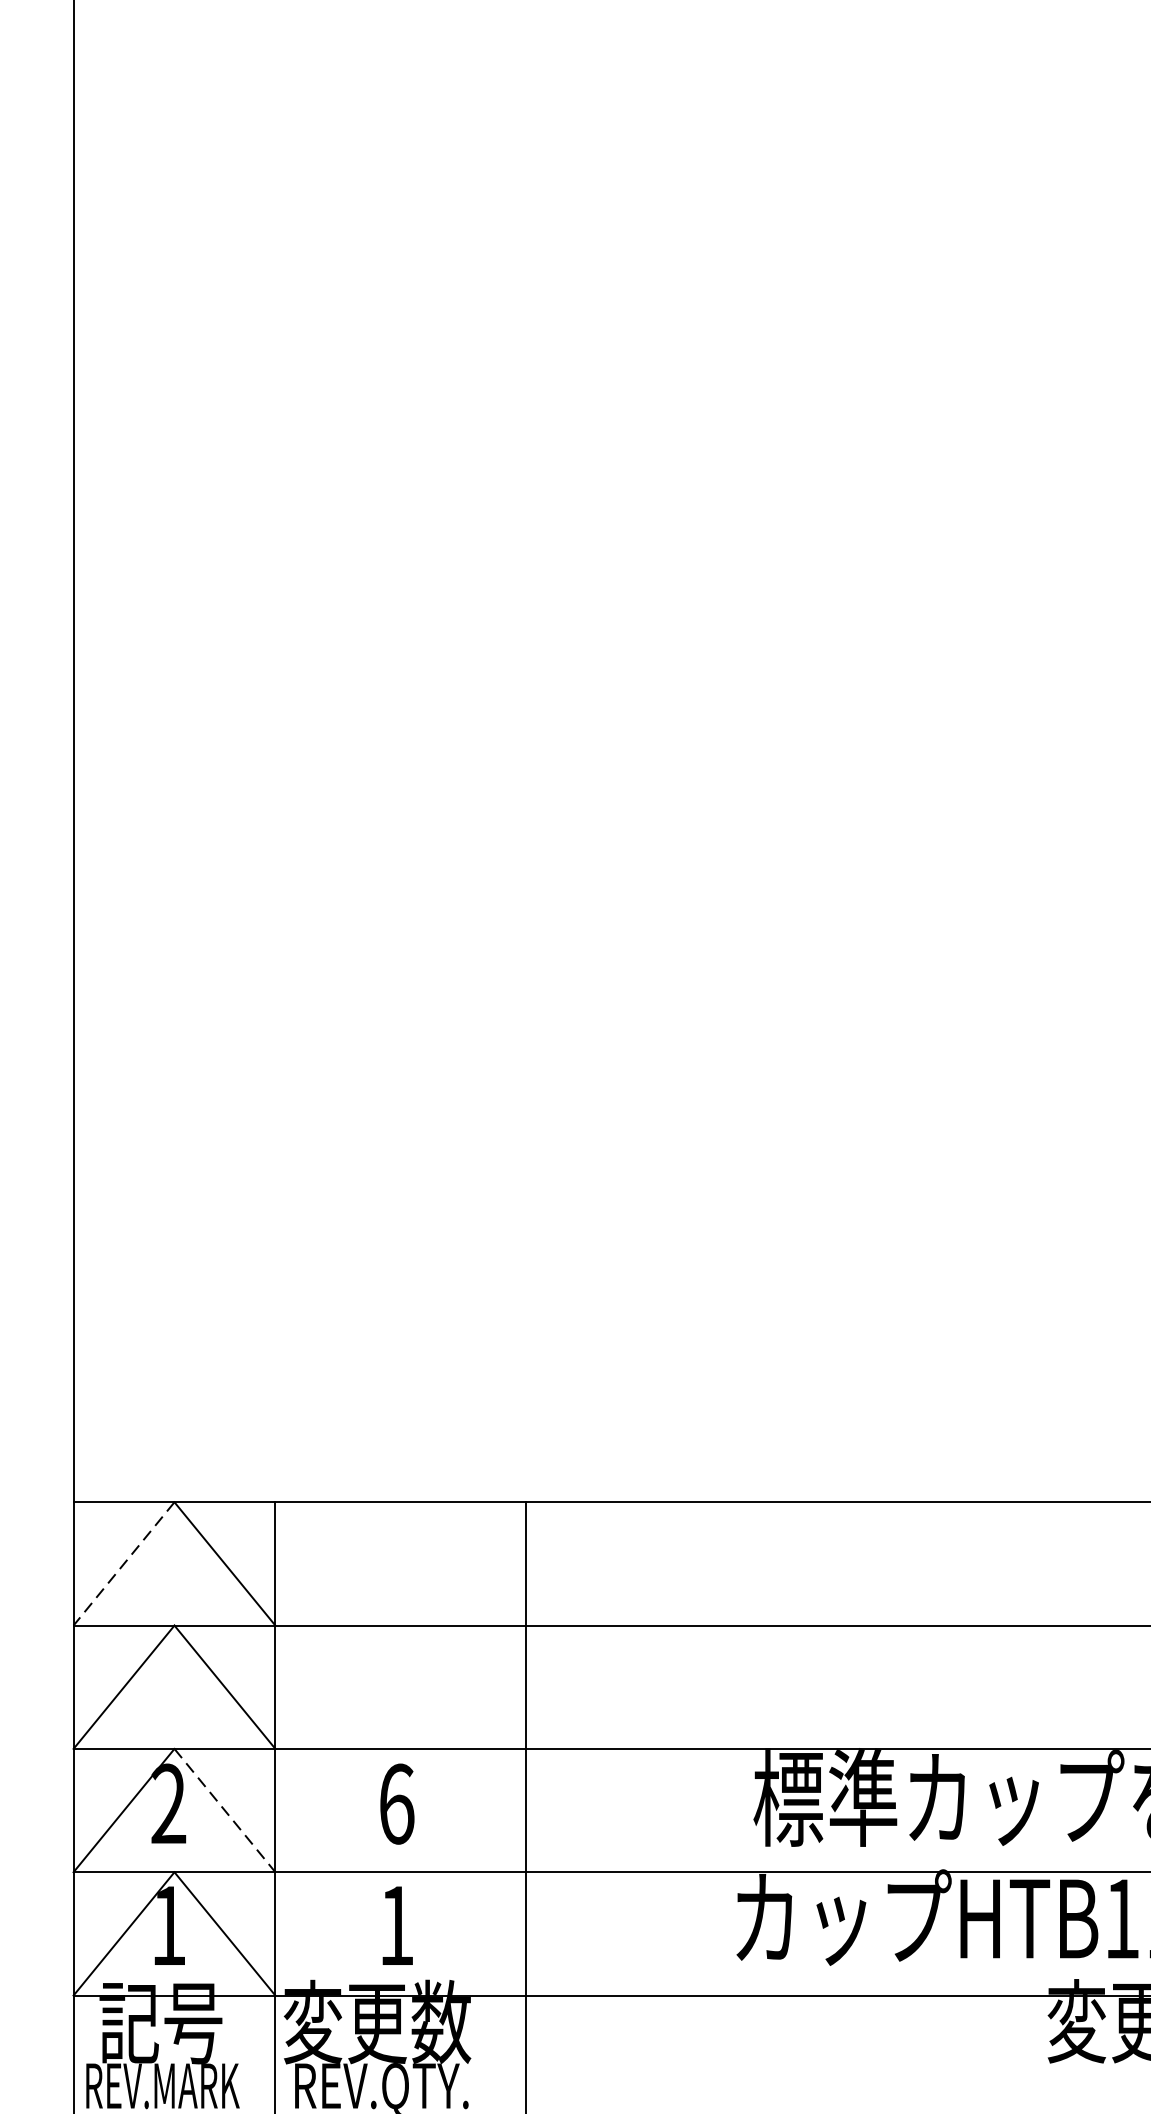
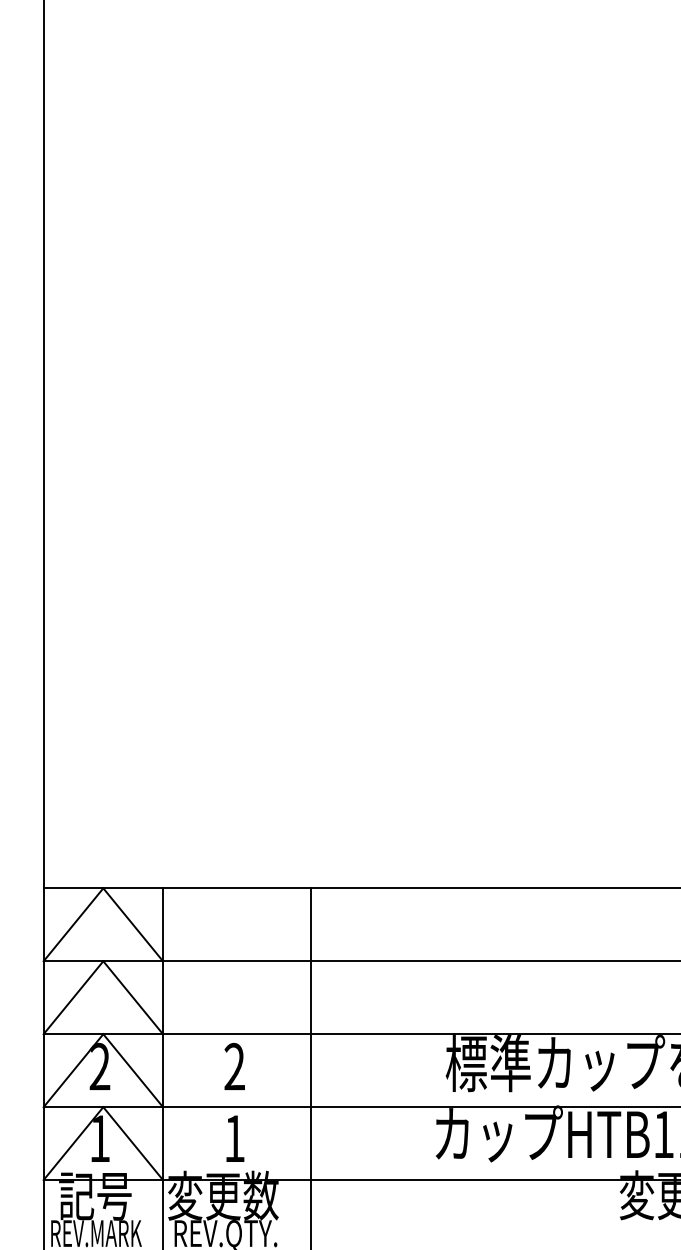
line: (124, 1565) -> (73, 925), dashed -> solid
text: (396, 1803) -> (234, 1066), 6 -> 2
line: (225, 1811) -> (133, 1071), dashed -> solid

